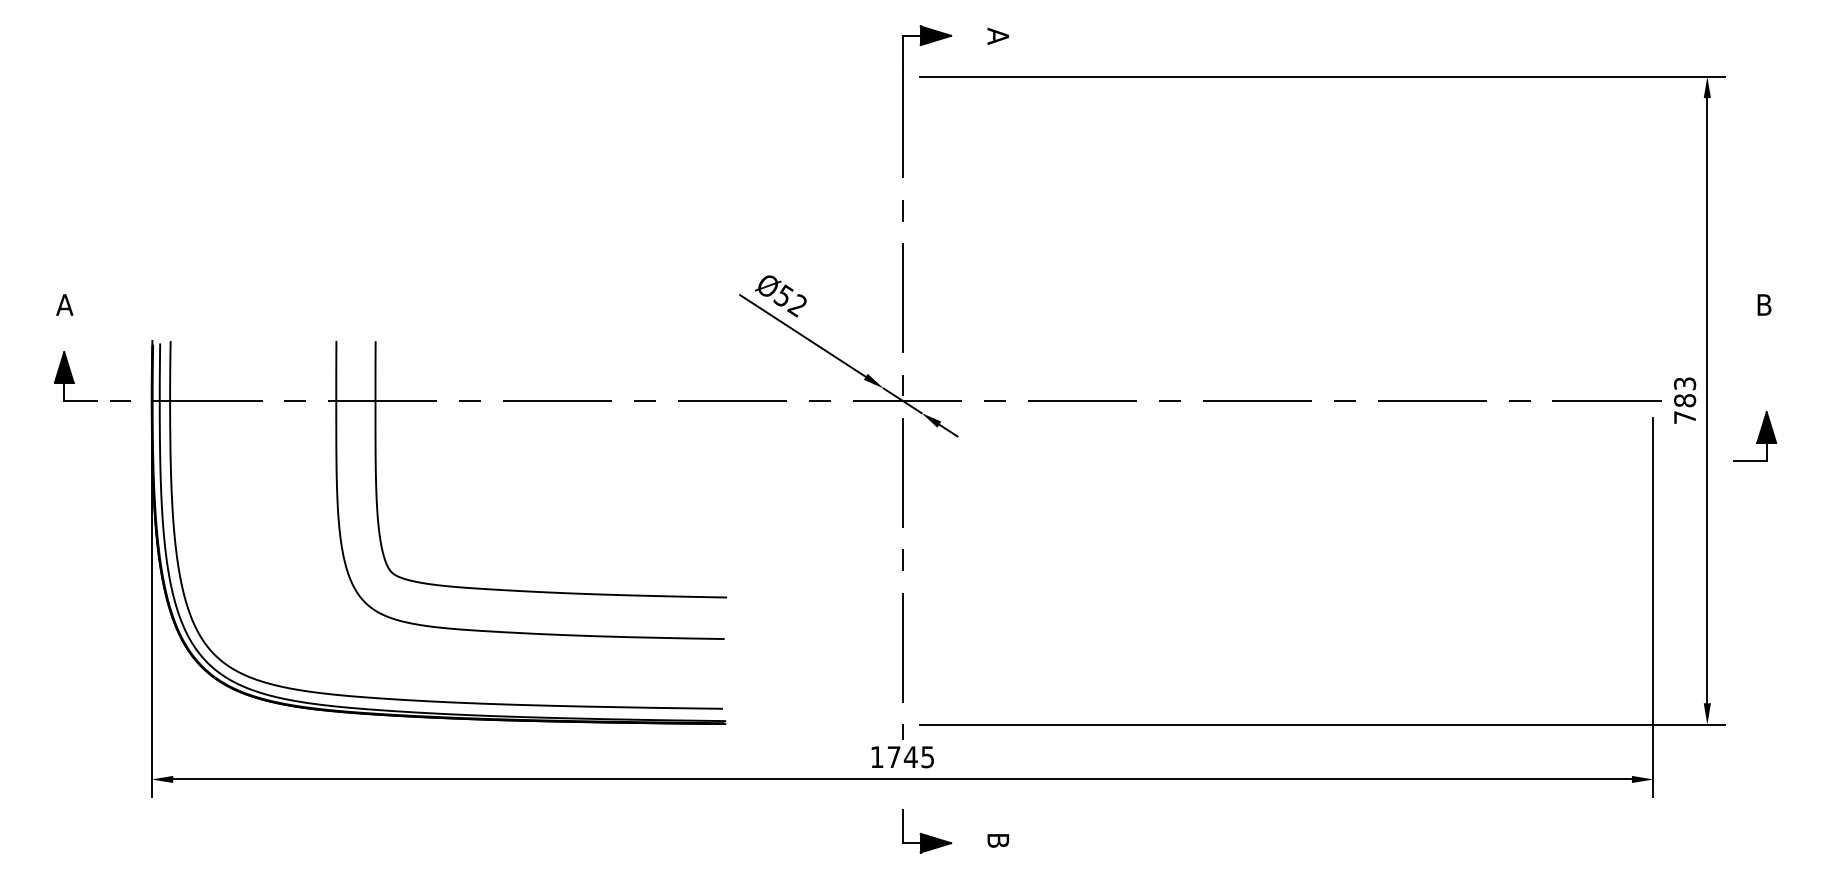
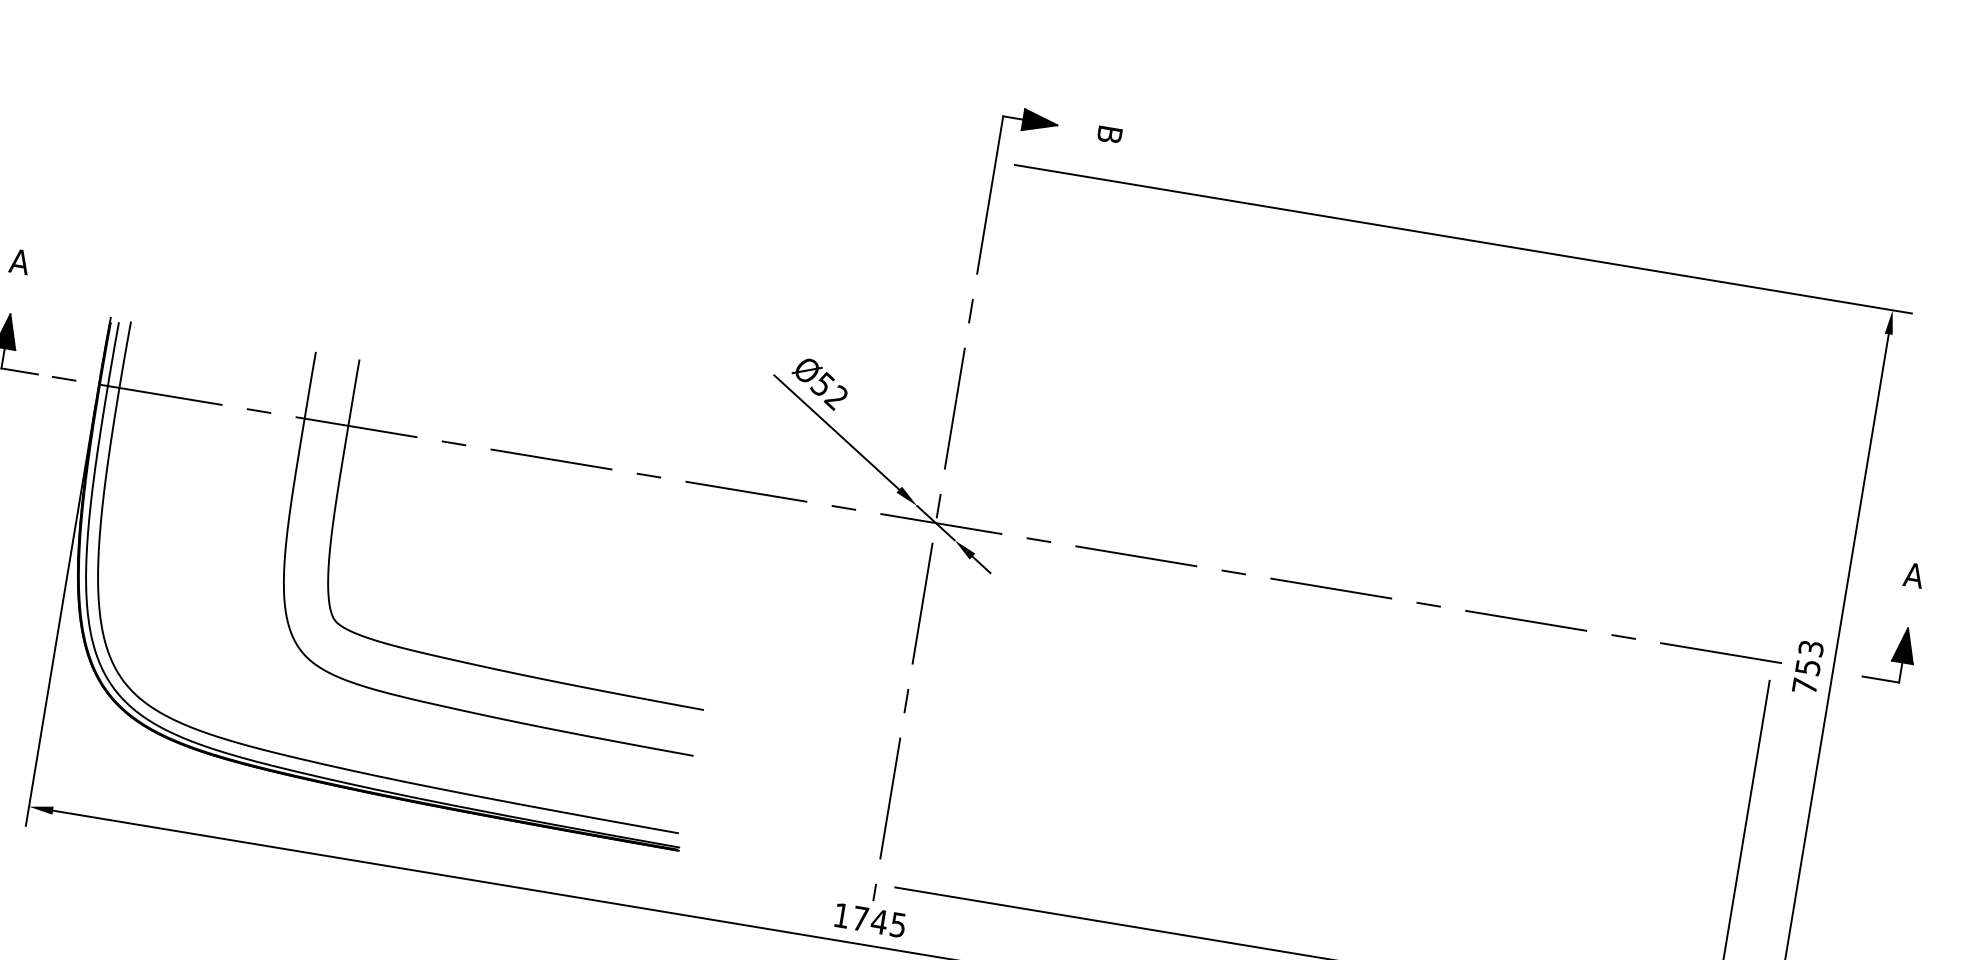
text: (998, 35) -> (1110, 133), A -> B
text: (1763, 304) -> (1913, 574), B -> A
text: (1685, 400) -> (1808, 667), 783 -> 753
part: (1754, 436) -> (1889, 653), moved

